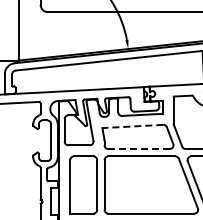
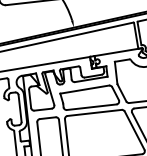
line: (132, 126) -> (84, 89), dashed -> solid
line: (139, 149) -> (92, 107), dashed -> solid

